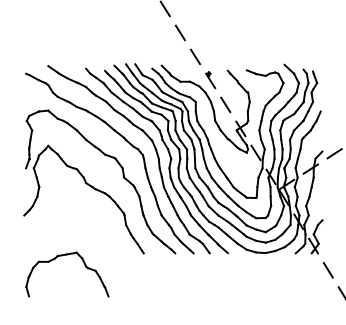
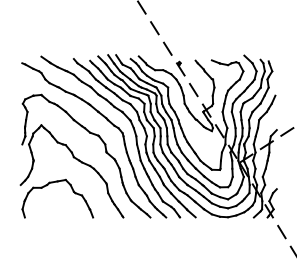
part: (62, 256) -> (53, 183), moved

